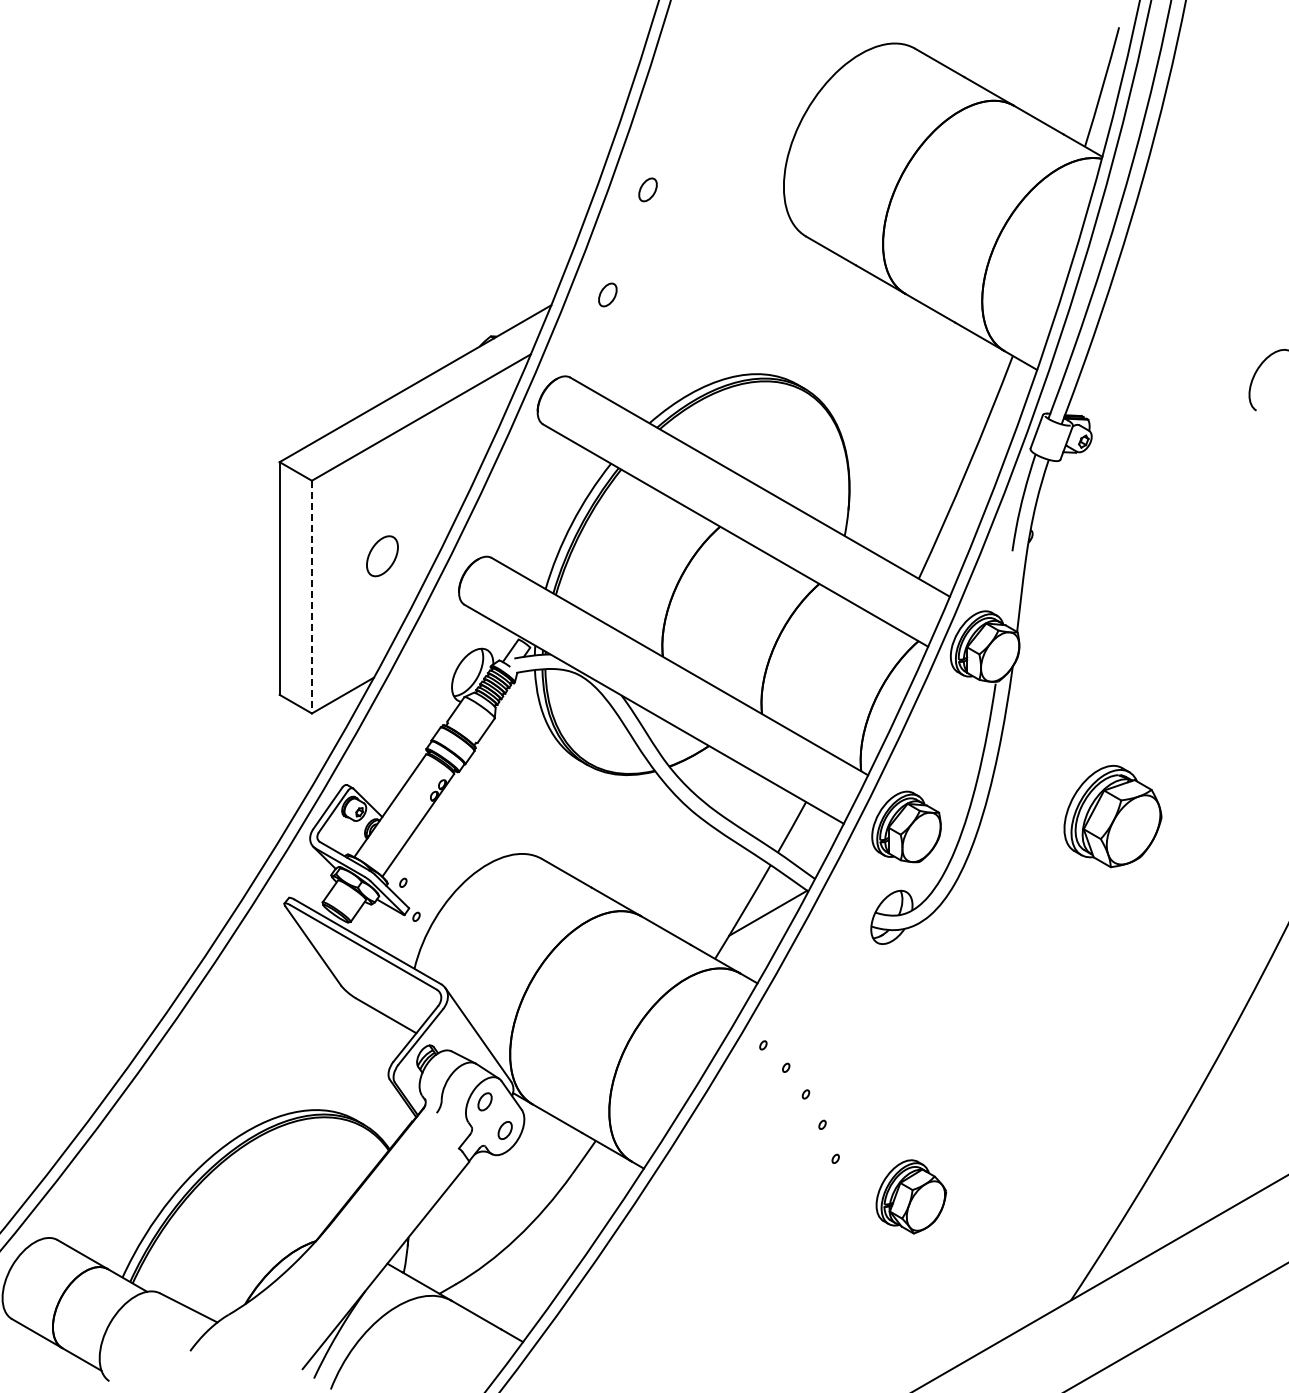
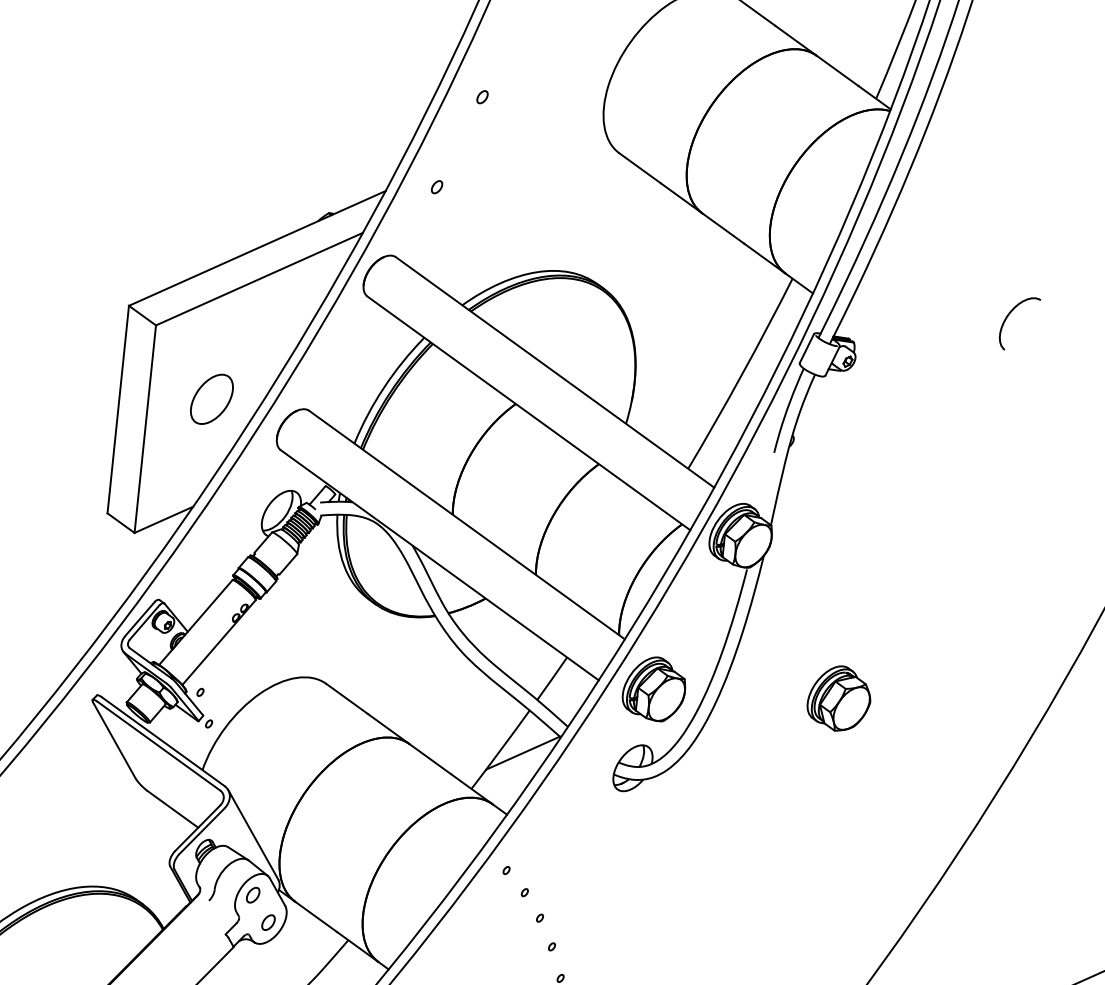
part: (647, 190) -> (482, 97), size x0.62
part: (607, 295) -> (436, 187), size x0.62
part: (382, 555) -> (212, 398), size x1.43
line: (311, 597) -> (144, 429), dashed -> solid
part: (1112, 816) -> (838, 698), size x0.71

